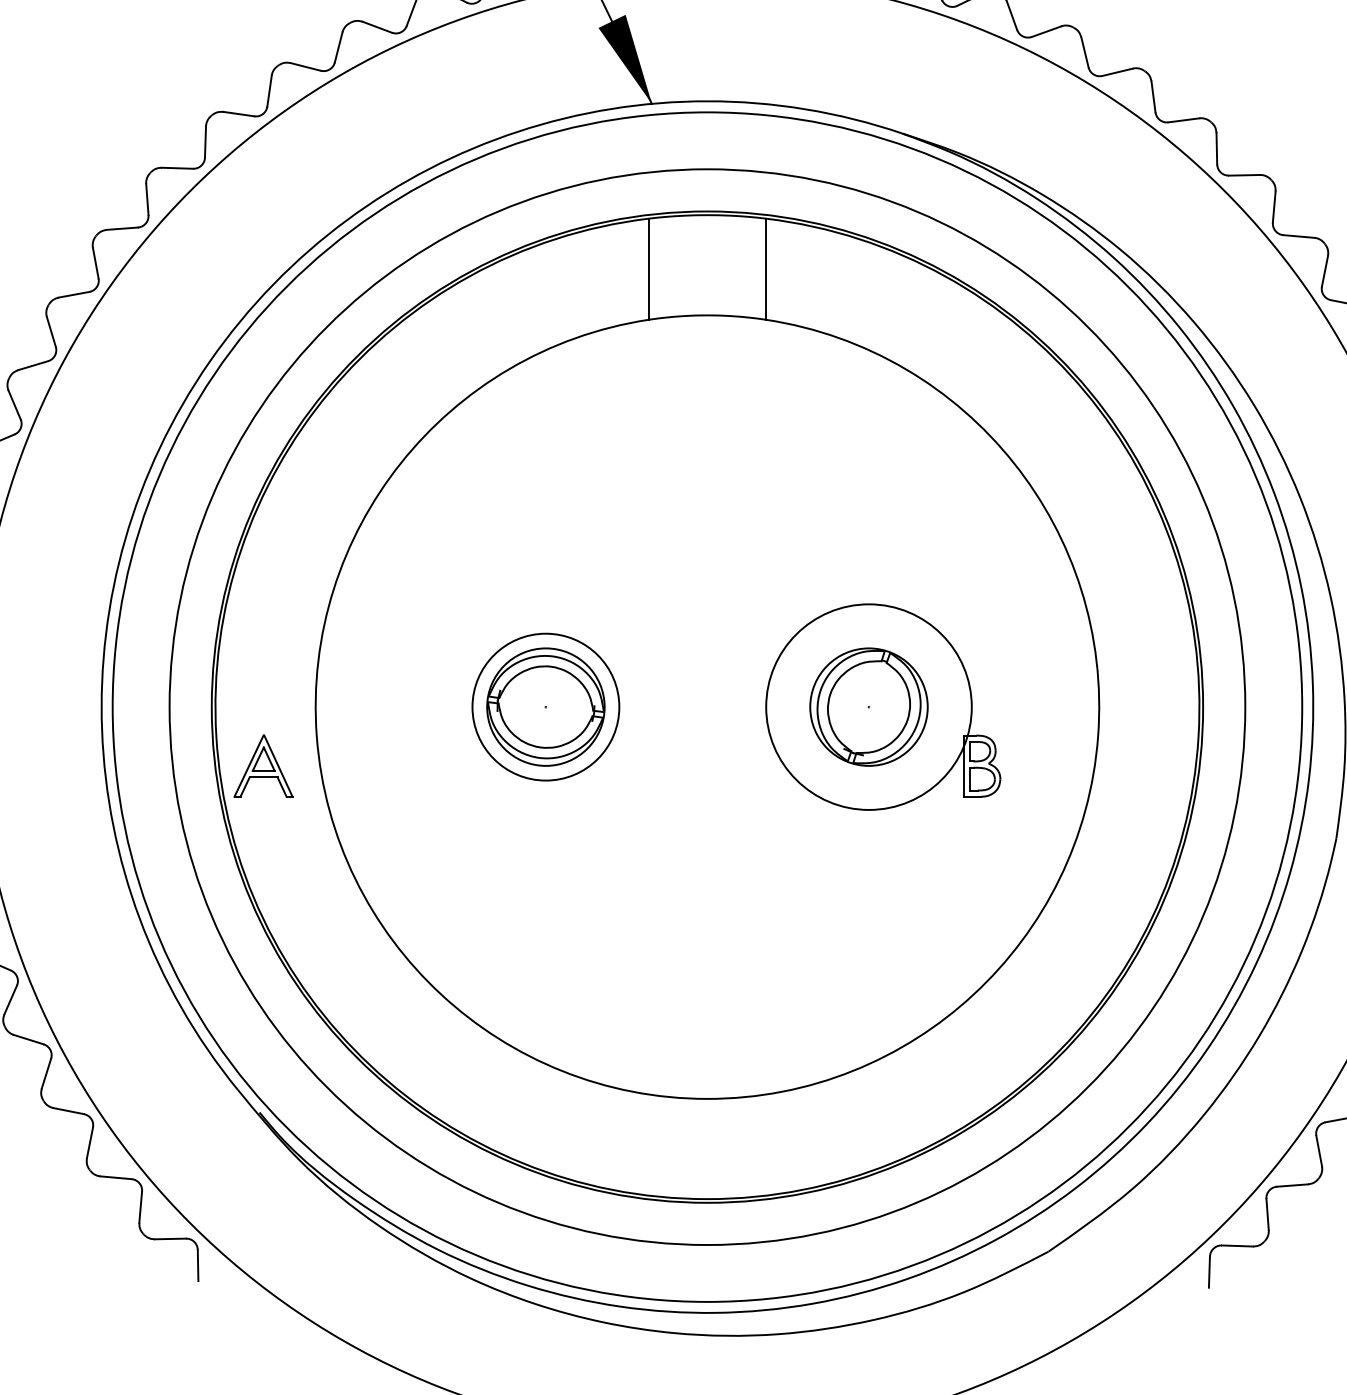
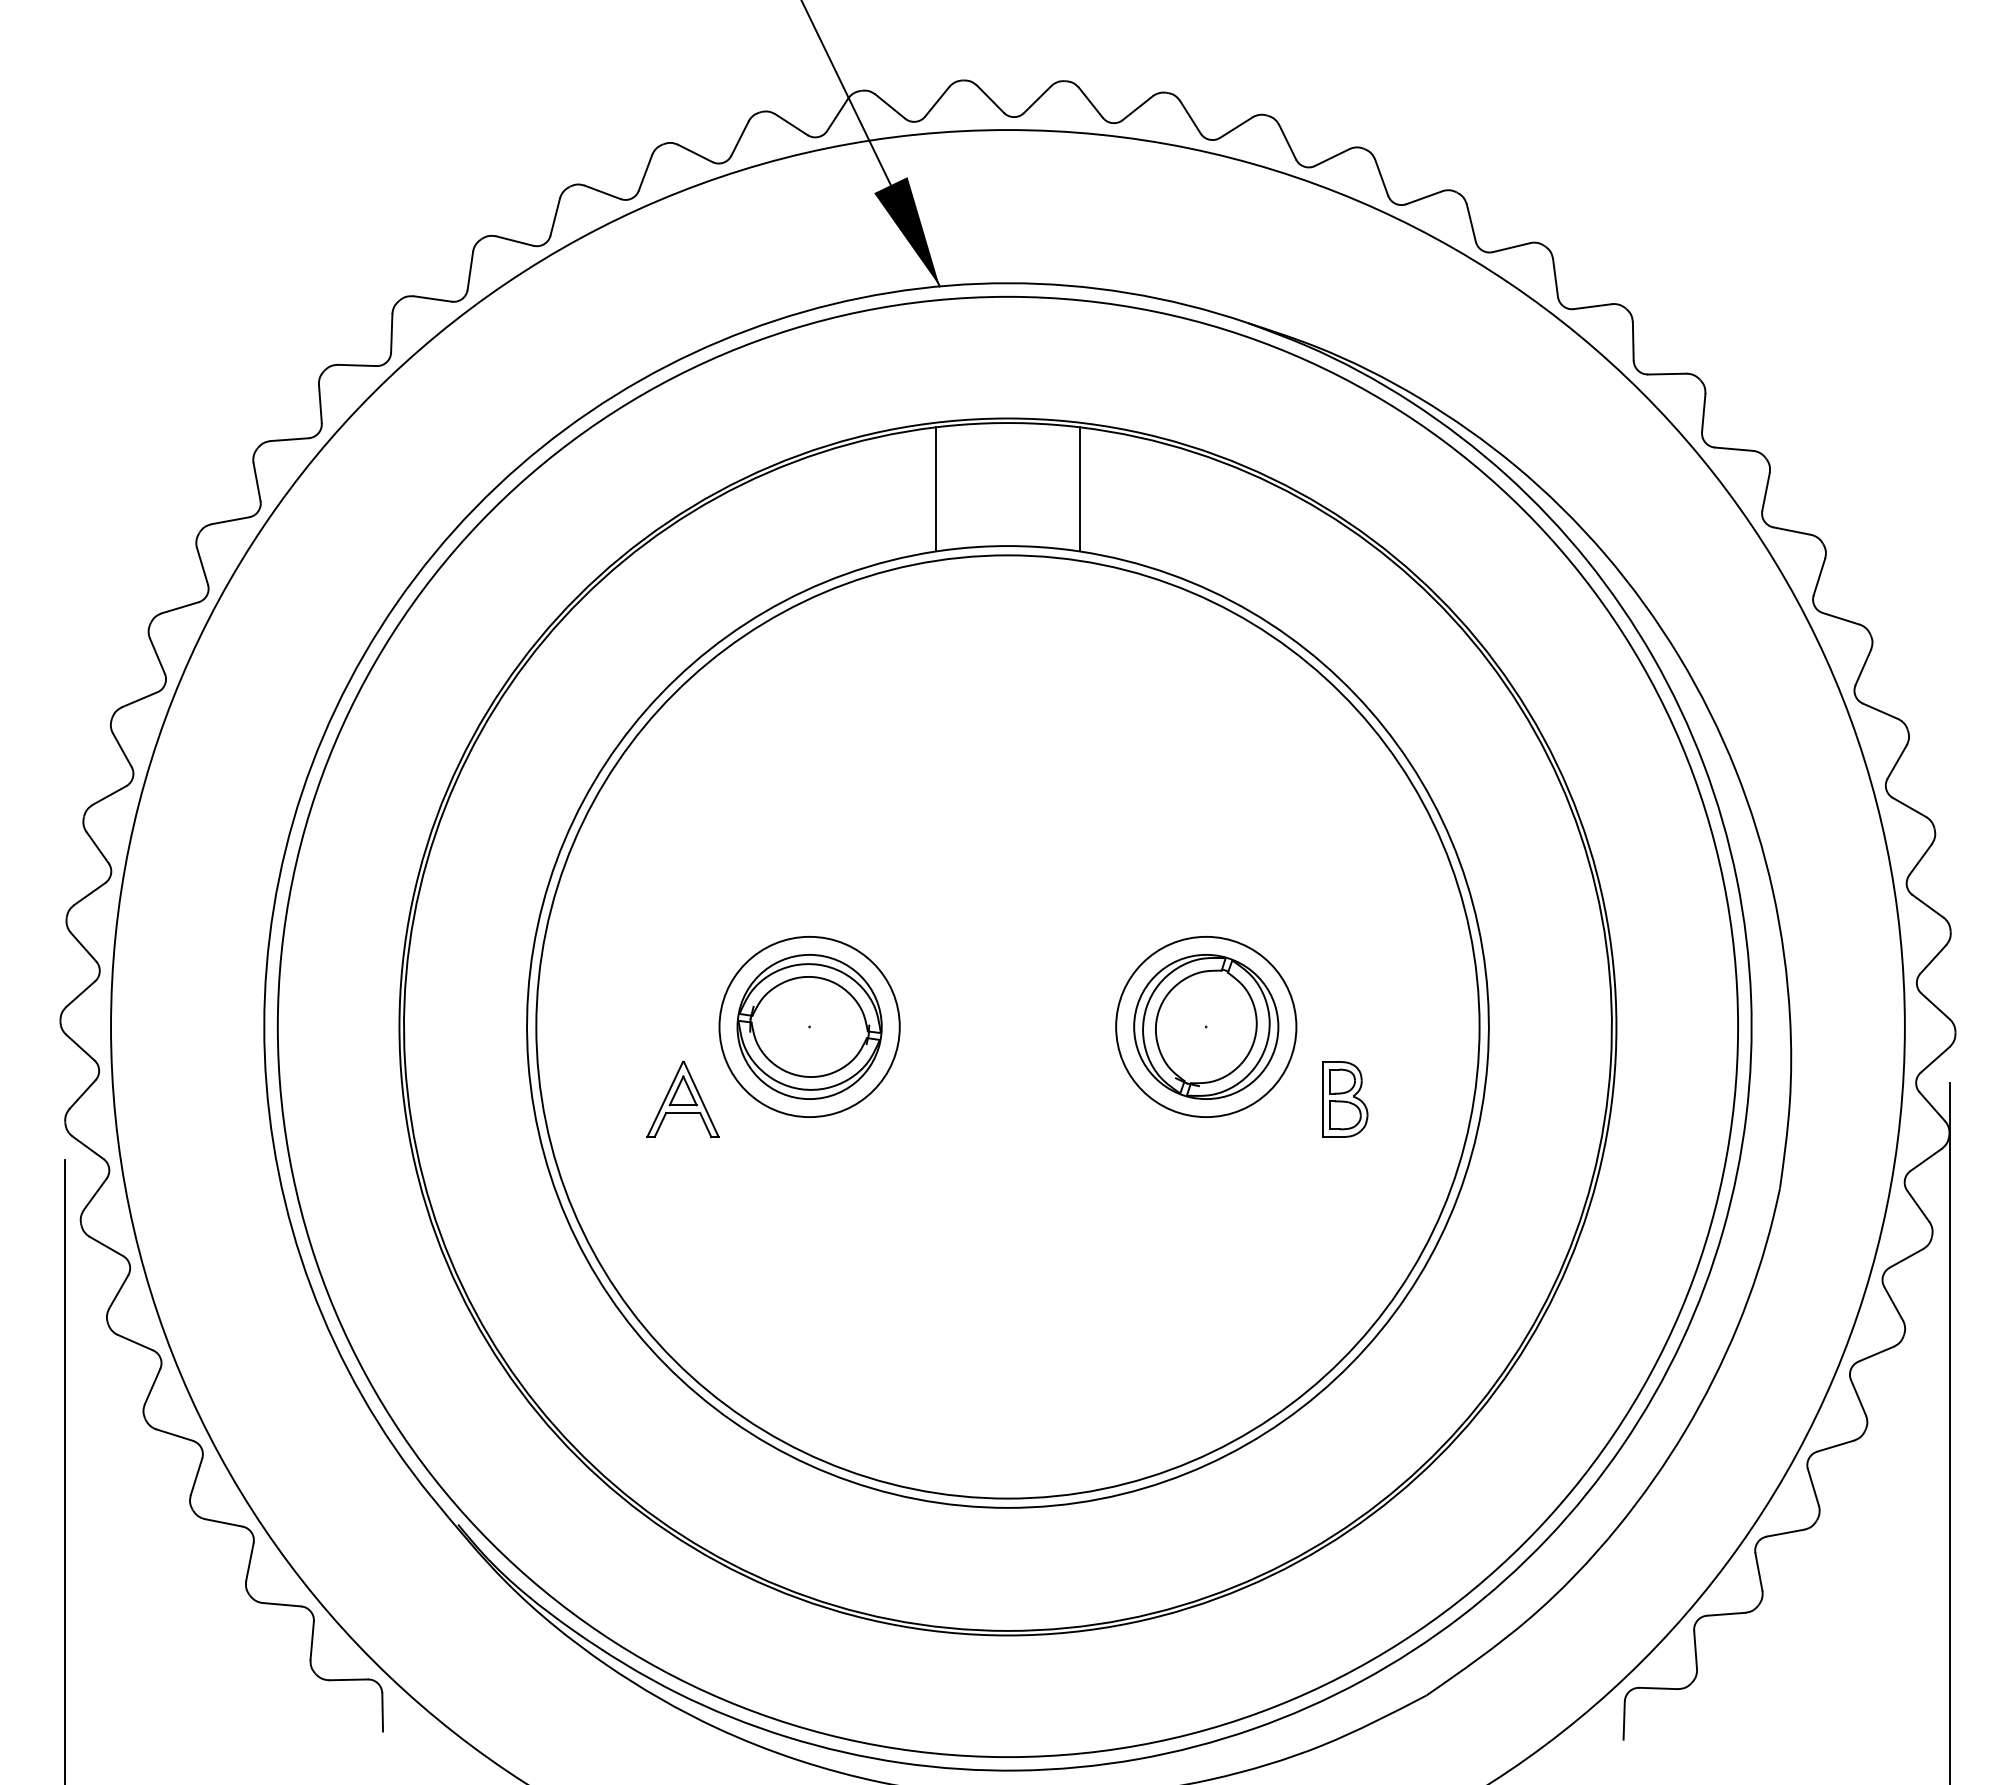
circle: (707, 706) -> (1007, 1026), size x0.71
circle: (869, 706) -> (1206, 1026), size x0.71
part: (263, 766) -> (682, 1099), moved

